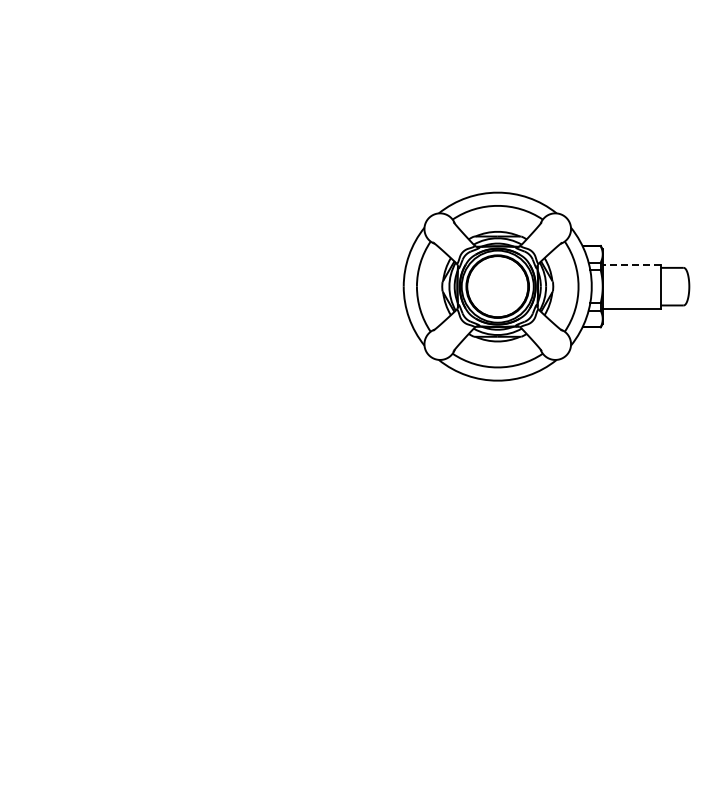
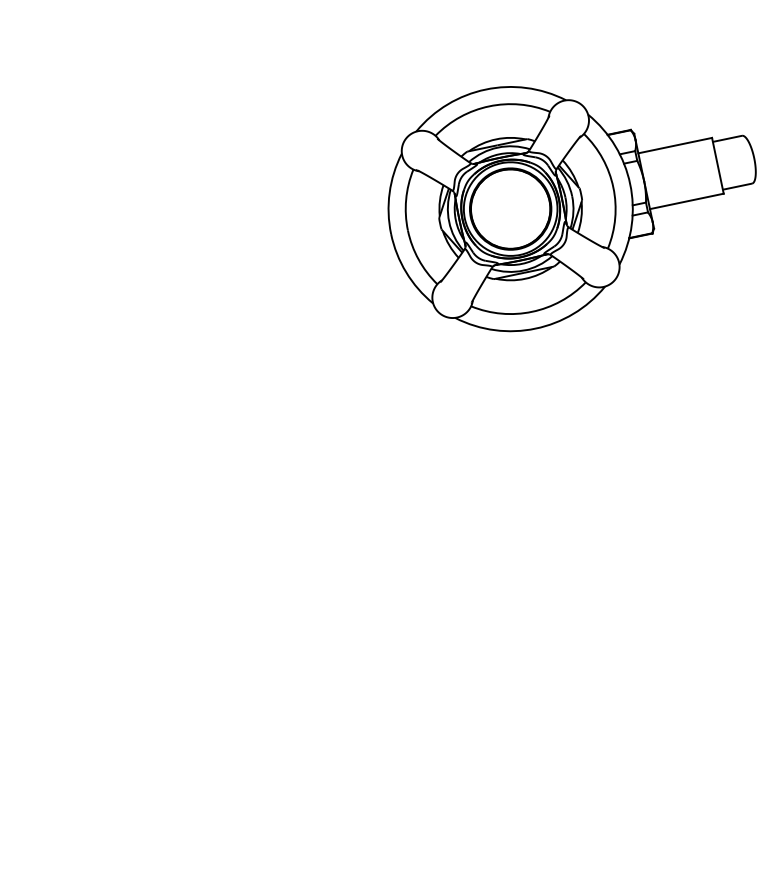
line: (631, 264) -> (674, 145), dashed -> solid

